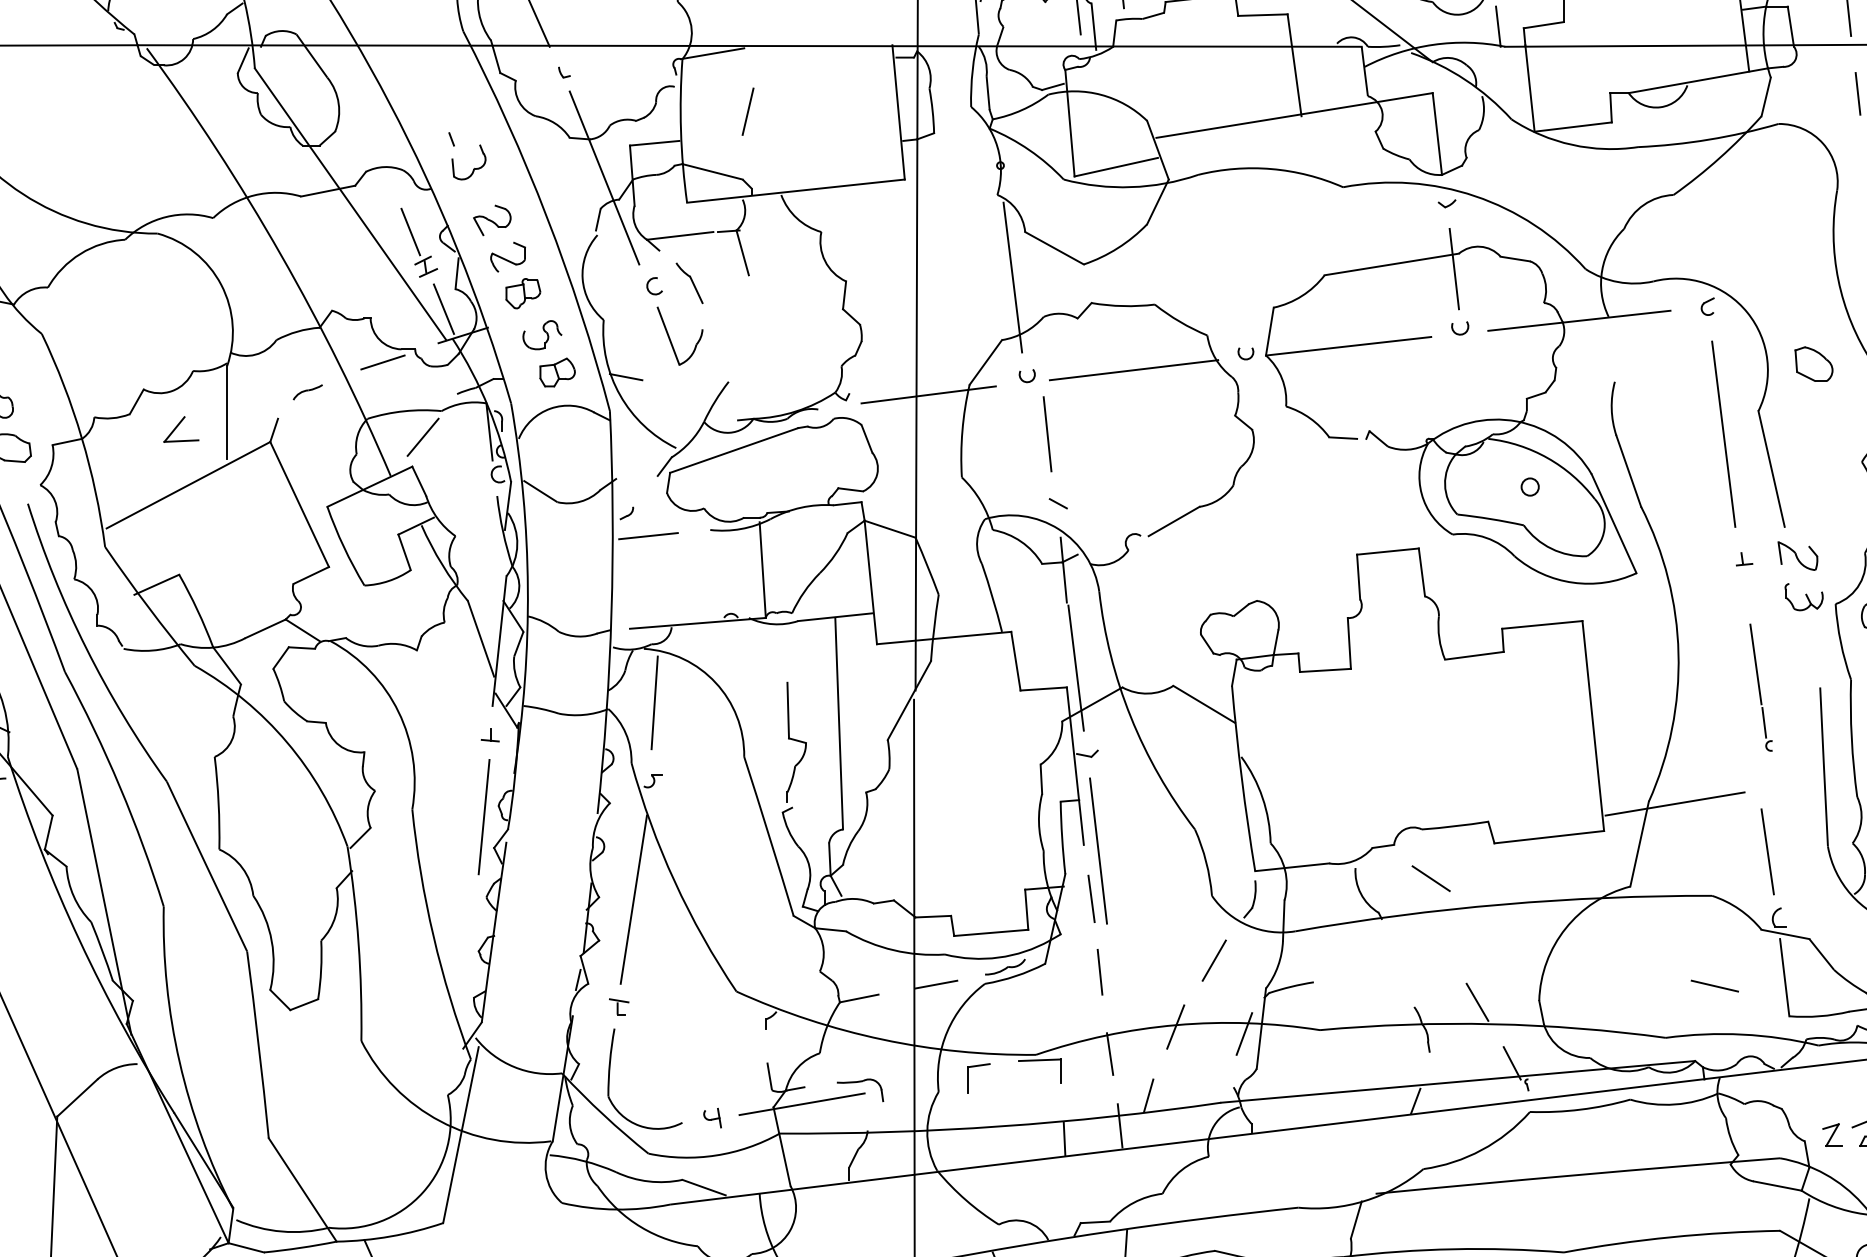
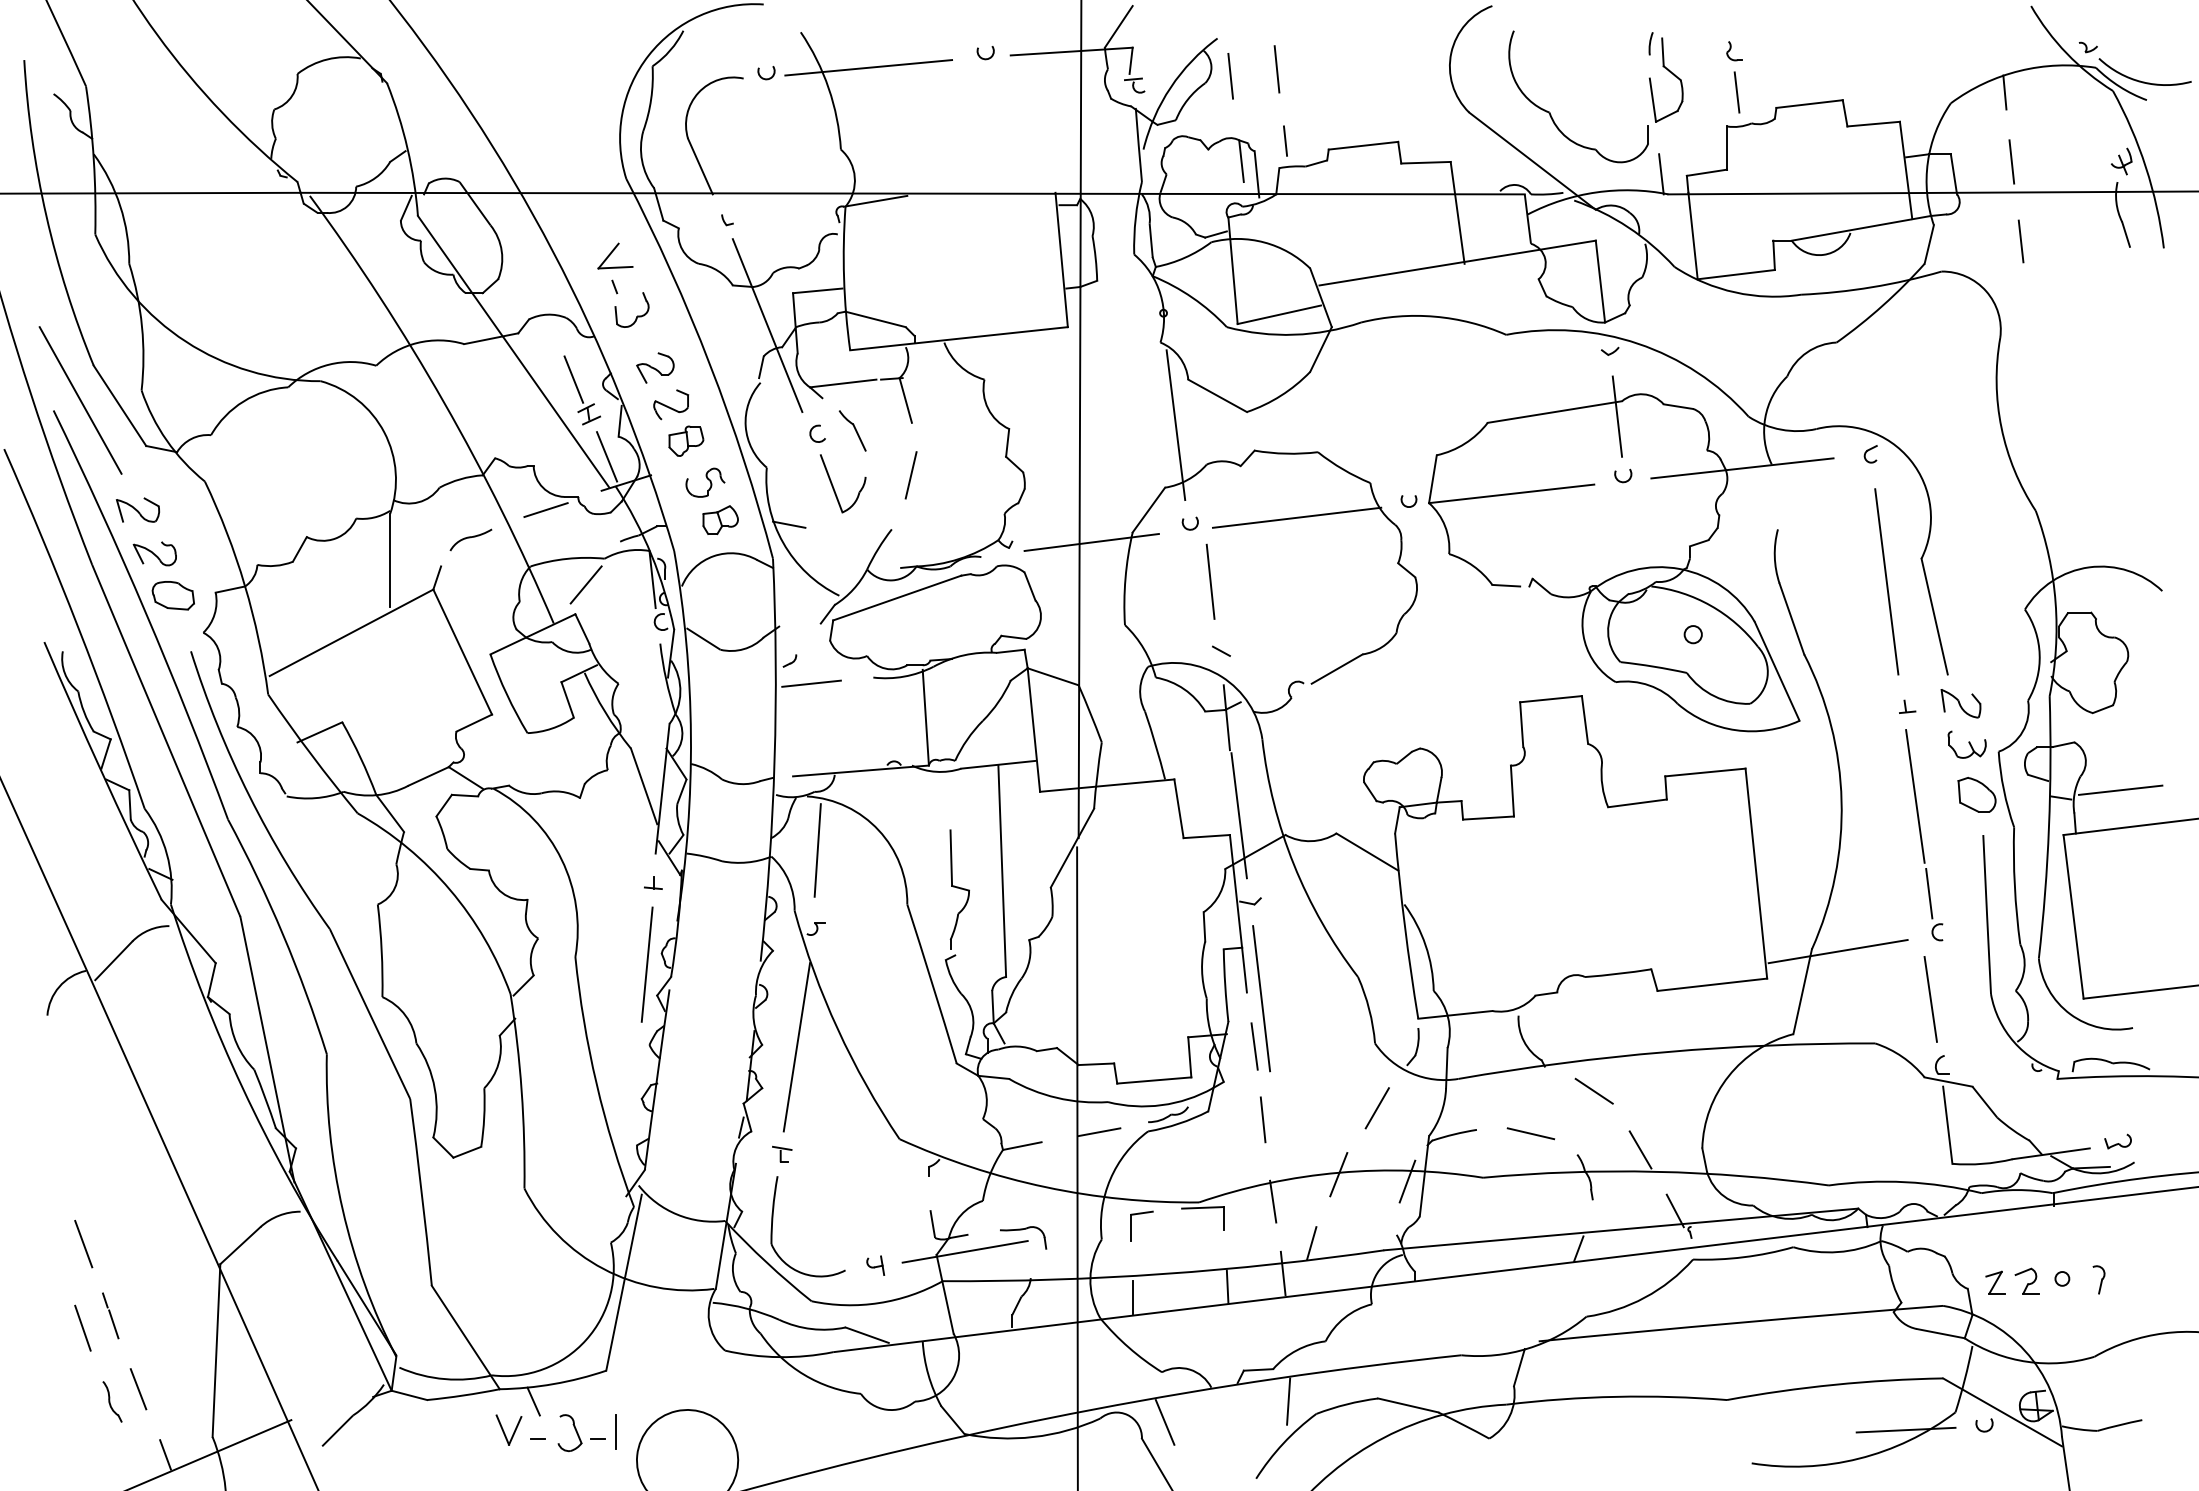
line: (747, 111) -> (910, 475), moved
part: (1813, 363) -> (1976, 794), moved
part: (307, 391) -> (470, 539), size x1.43
part: (181, 428) -> (615, 255), moved
part: (1761, 687) -> (1924, 835), size x1.67
line: (1430, 877) -> (1593, 1090), moved
line: (1714, 985) -> (1530, 1133), moved
line: (969, 1149) -> (1132, 1297), added

